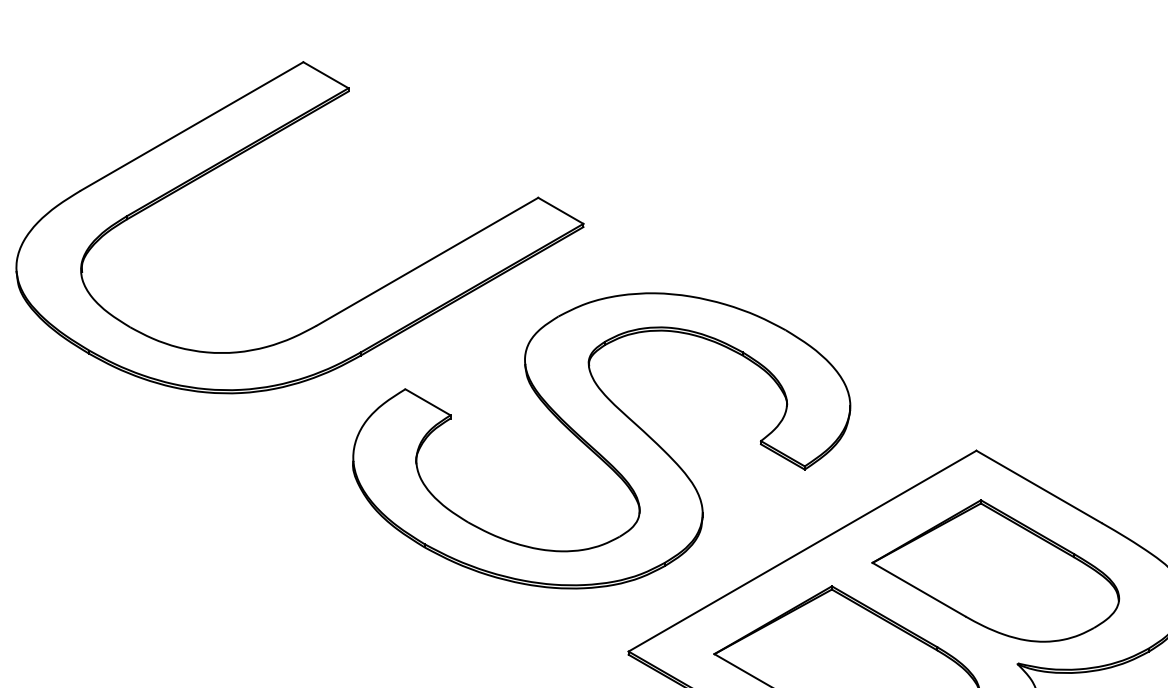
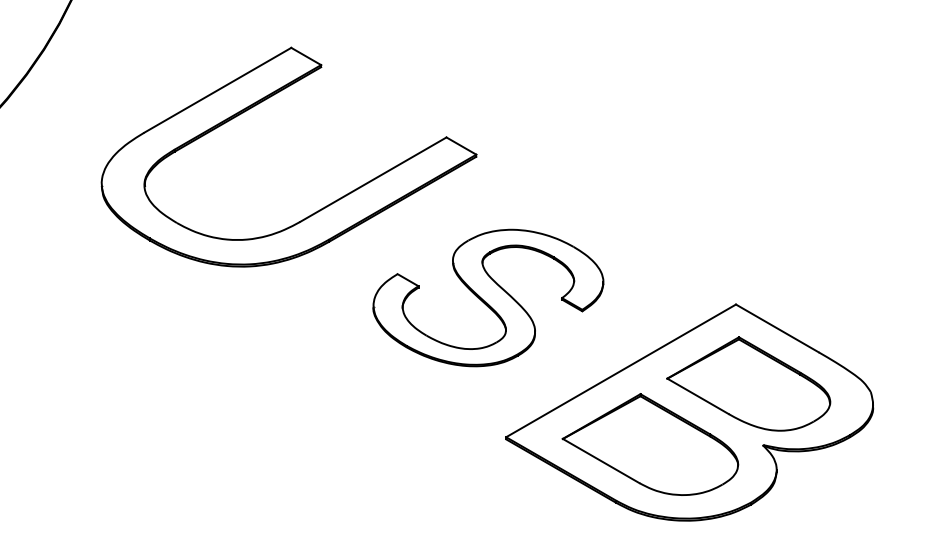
part: (601, 440) -> (488, 297), size x0.7

